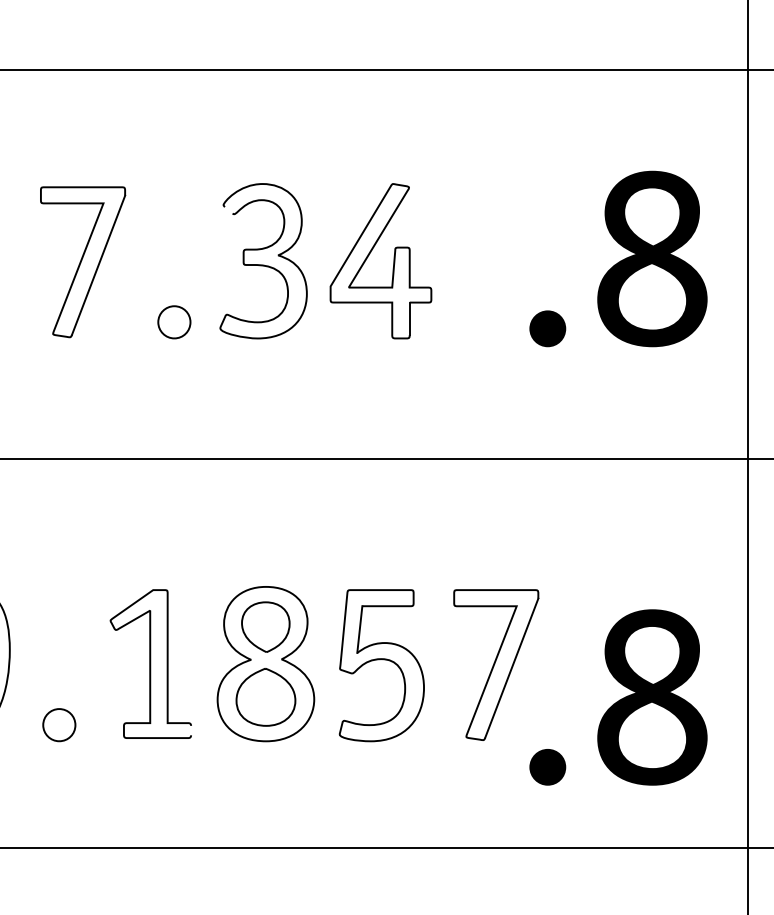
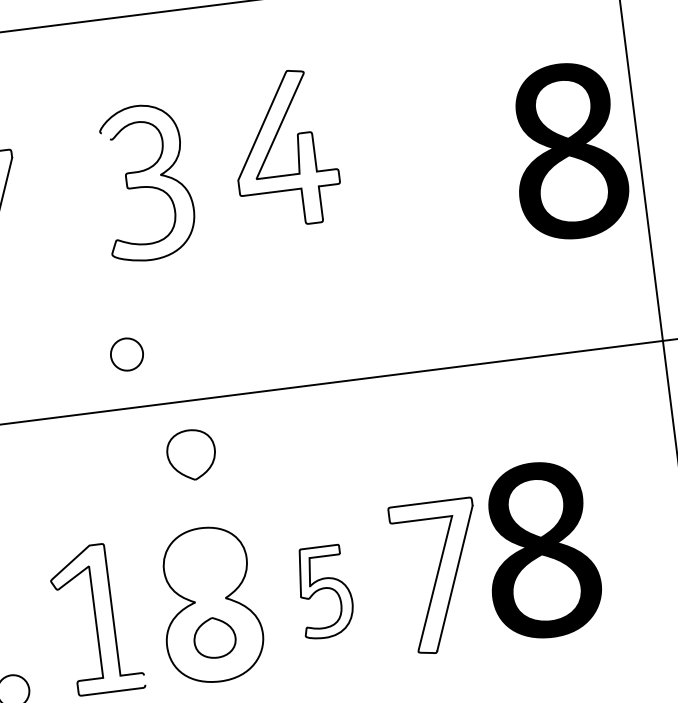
part: (369, 255) -> (272, 144), moved
part: (652, 258) -> (569, 150), moved
curve: (263, 264) -> (147, 185), moved
part: (174, 322) -> (127, 354), moved
fill: (547, 328) -> (447, 236), removed
part: (265, 626) -> (191, 454), moved
part: (381, 665) -> (325, 591), size x0.6
part: (265, 697) -> (214, 638), size x0.7
part: (652, 697) -> (541, 550), moved
fill: (547, 766) -> (502, 671), removed

